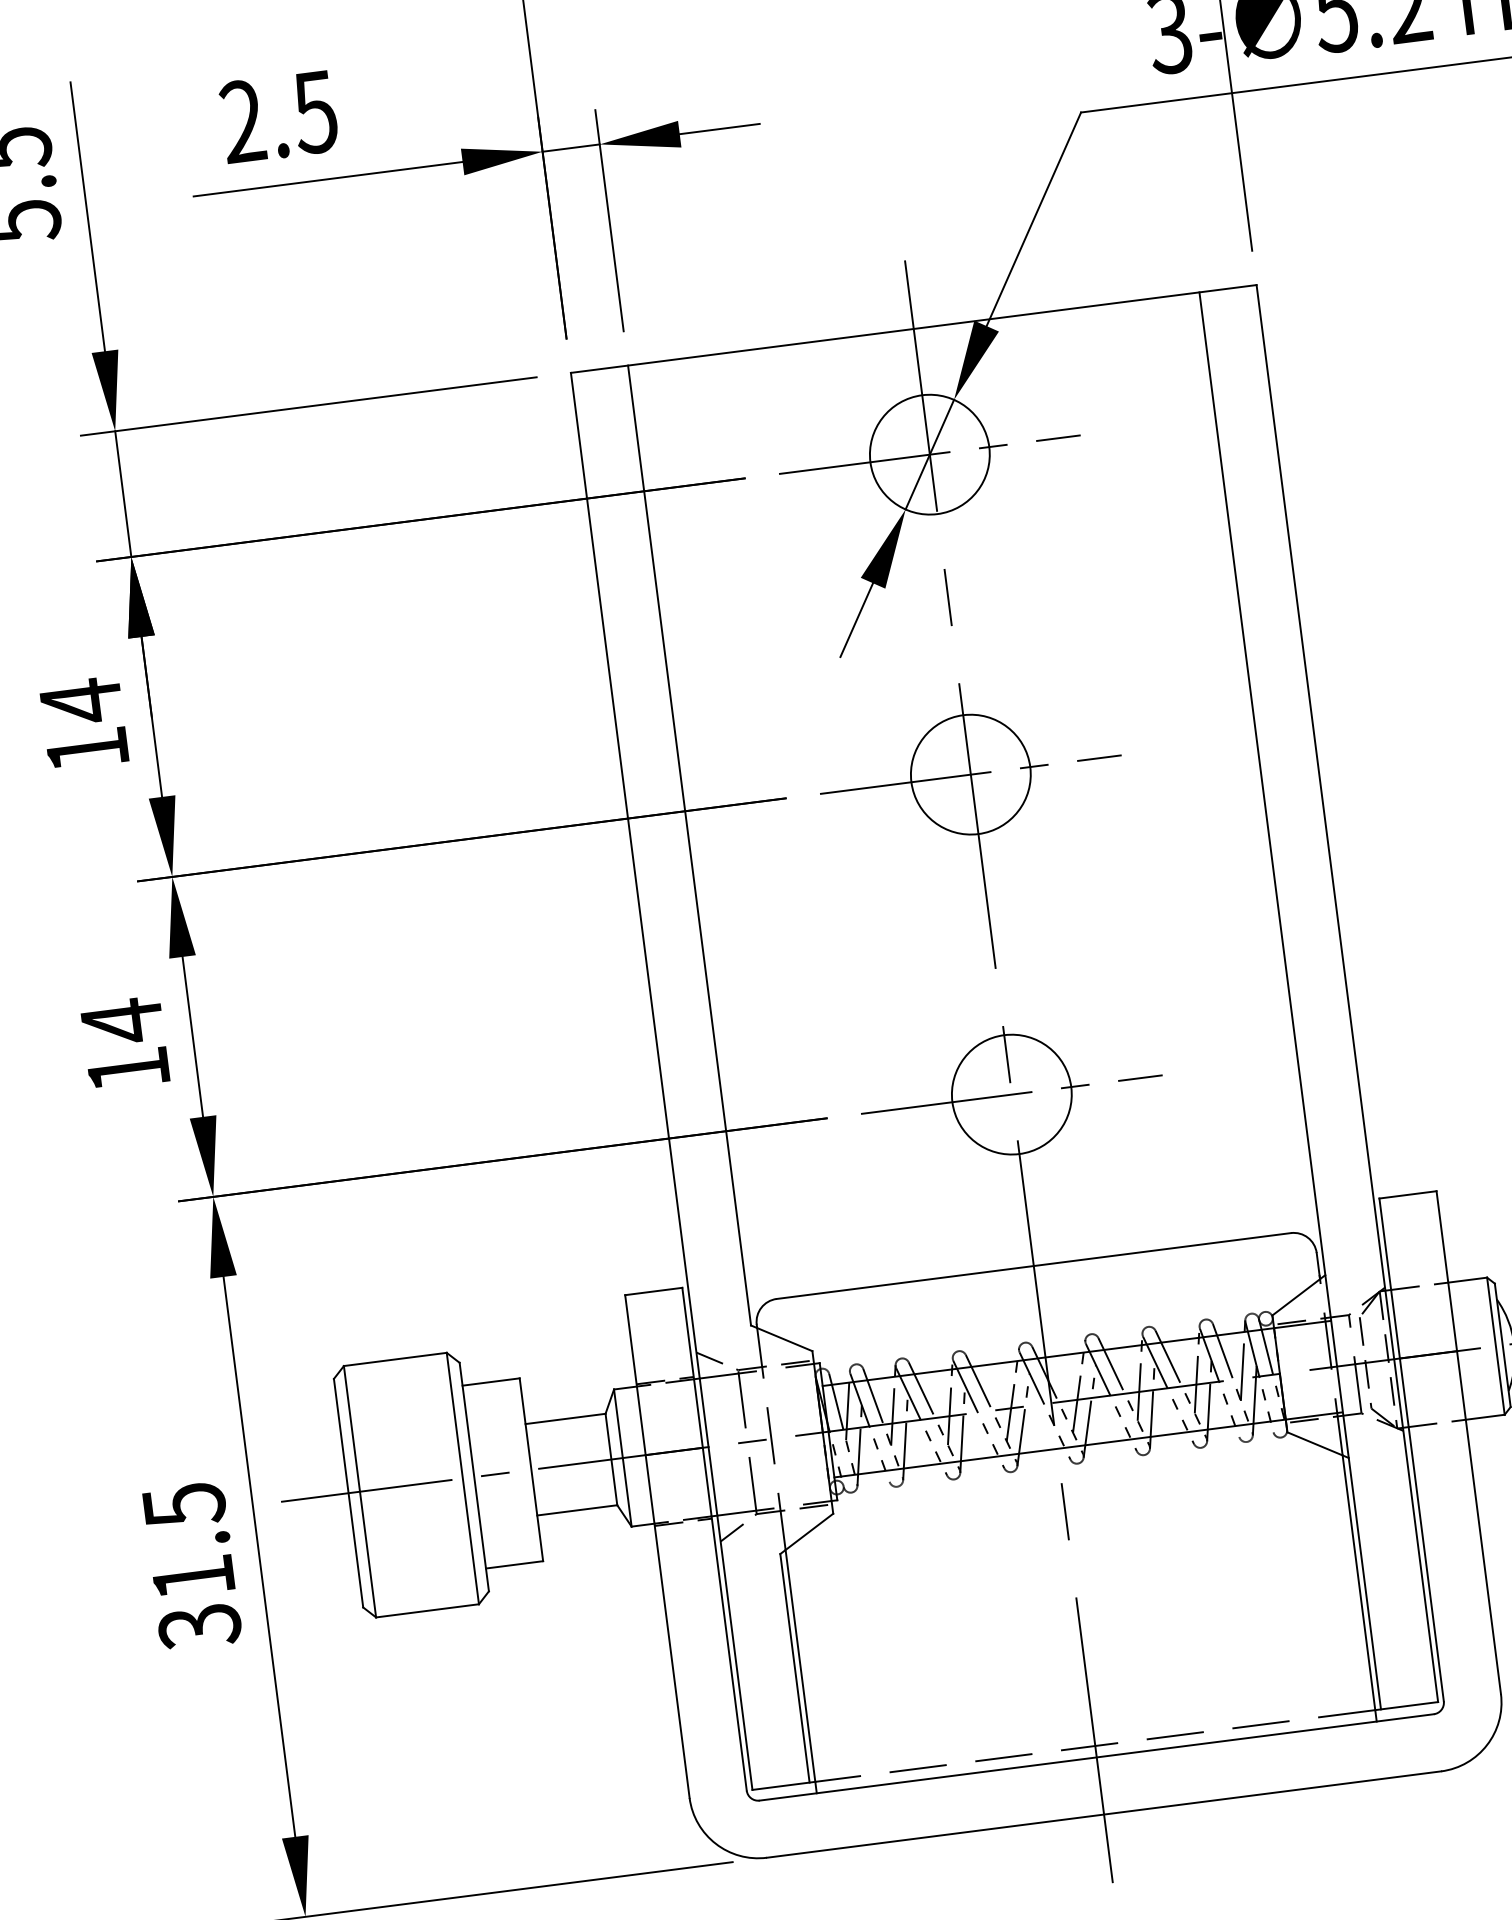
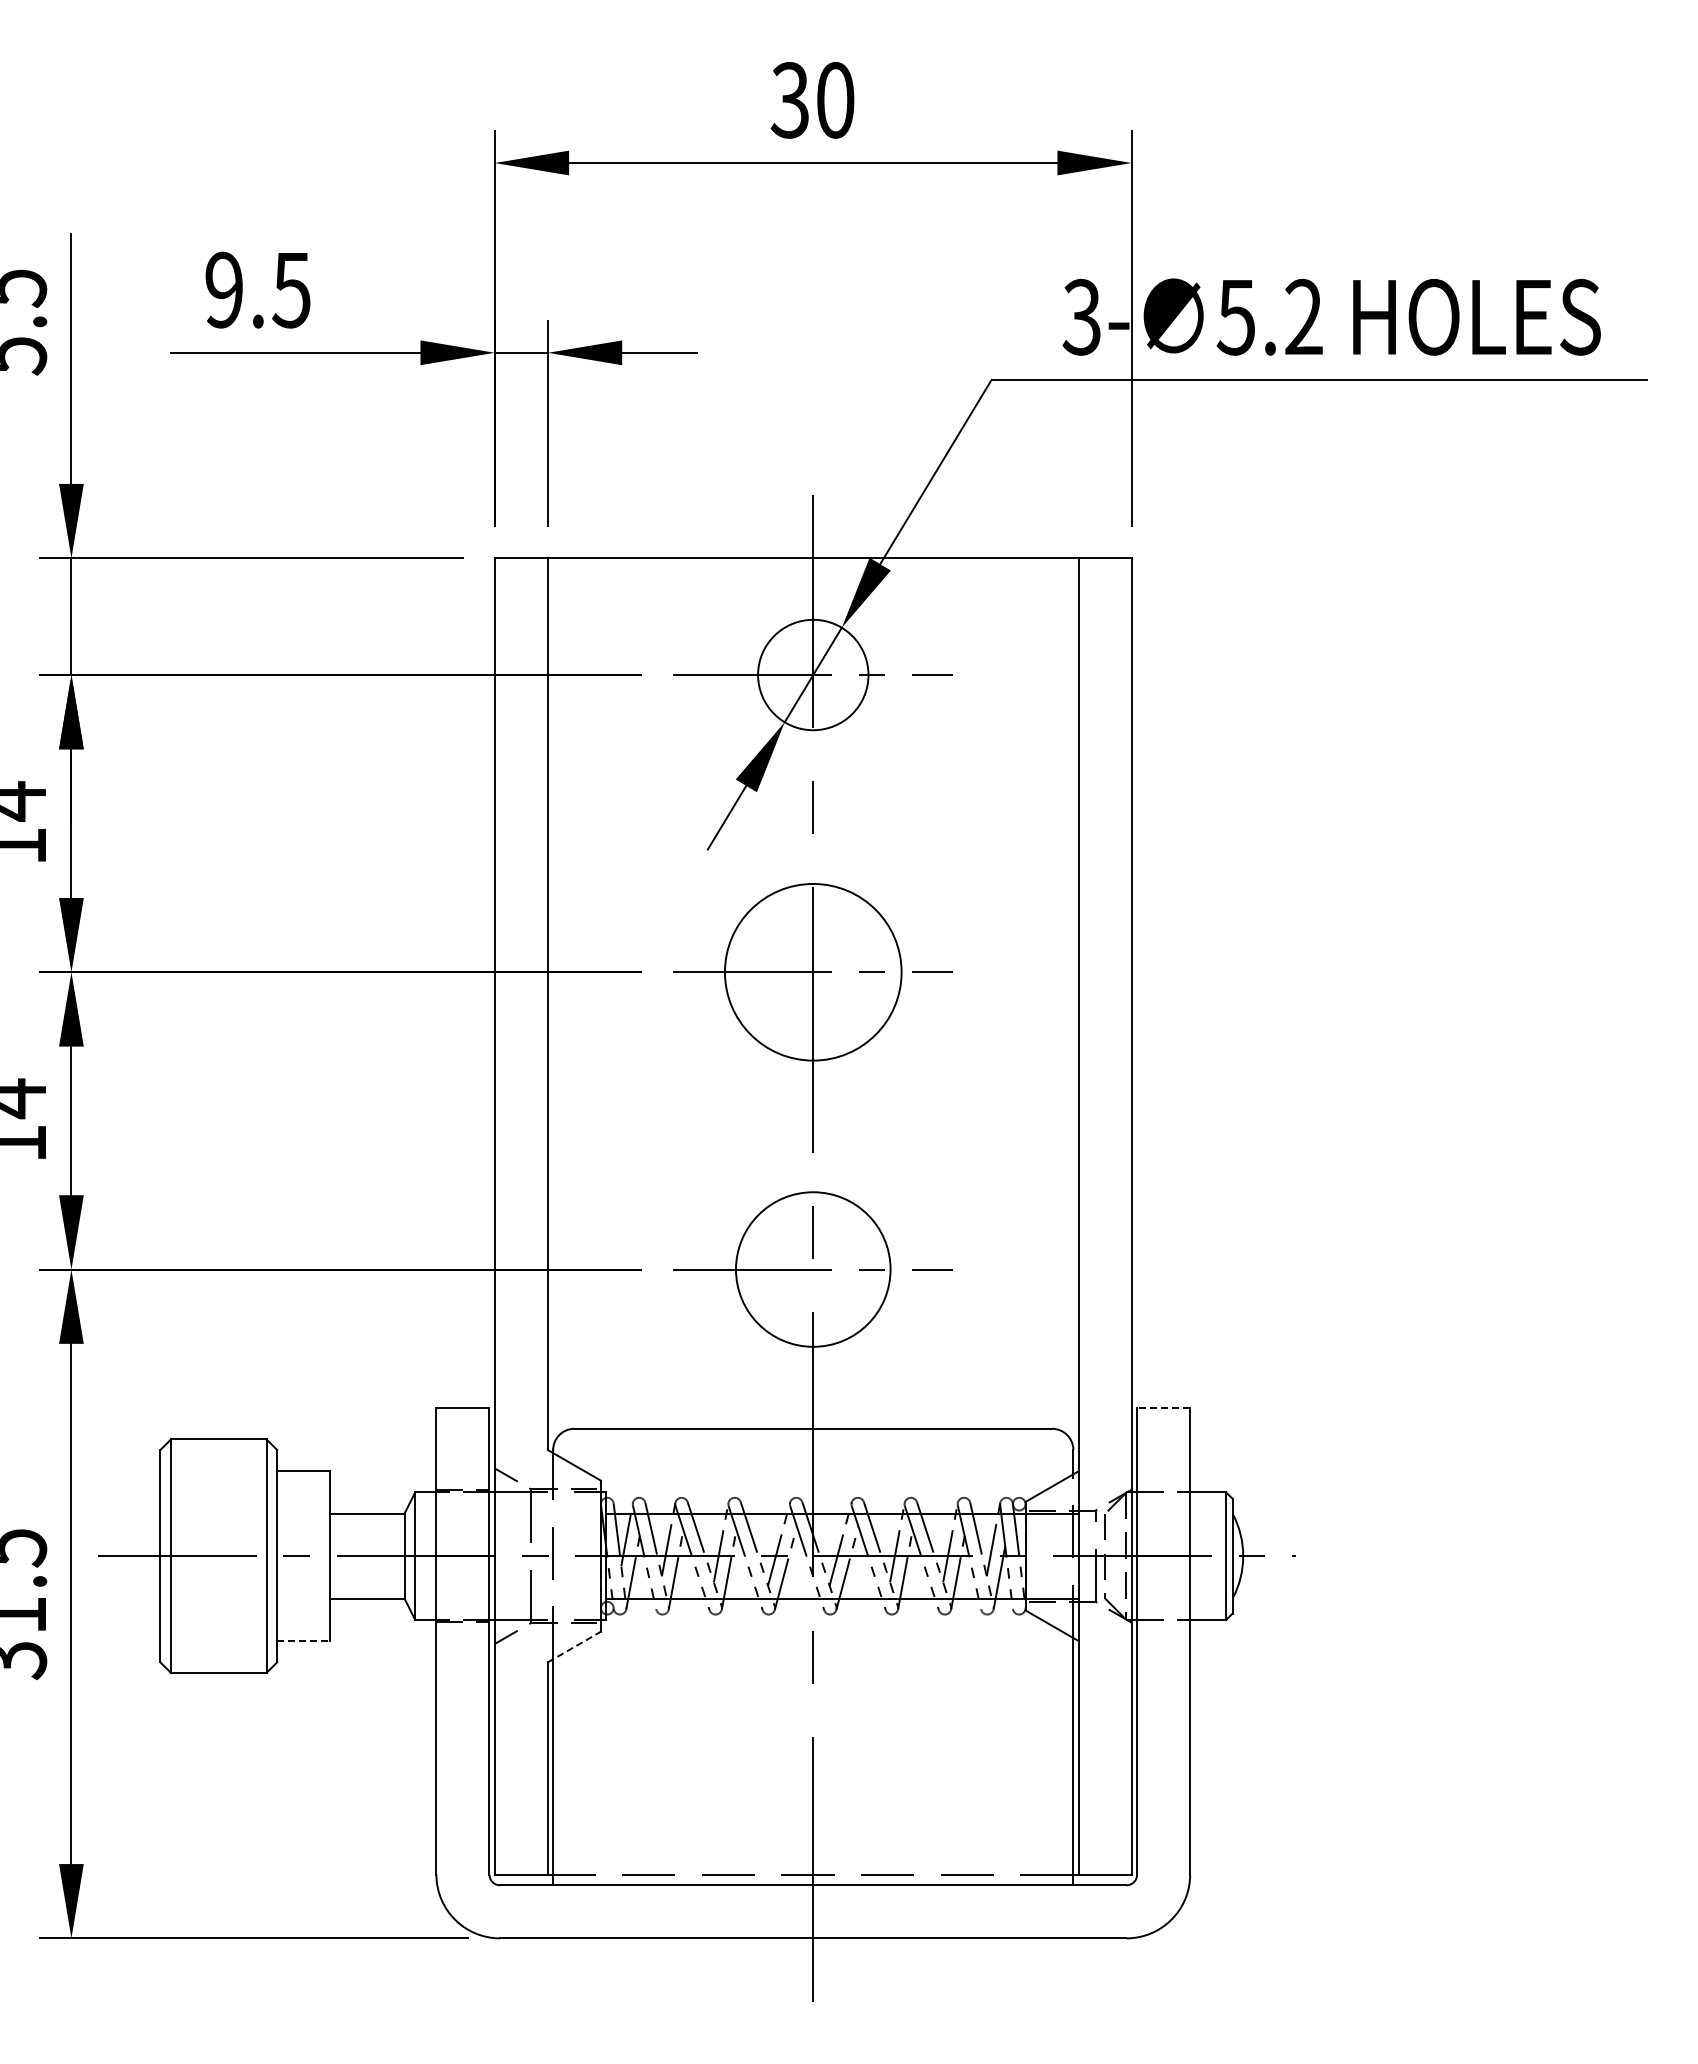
text: (241, 122) -> (223, 290), 2.5 -> 9.5
circle: (971, 774) -> (813, 972), size x1.6
circle: (1012, 1094) -> (813, 1269), size x1.4
line: (1407, 1194) -> (1163, 1407), solid -> dashed
line: (806, 1534) -> (574, 1647), solid -> dashed
line: (514, 1565) -> (303, 1641), solid -> dashed

